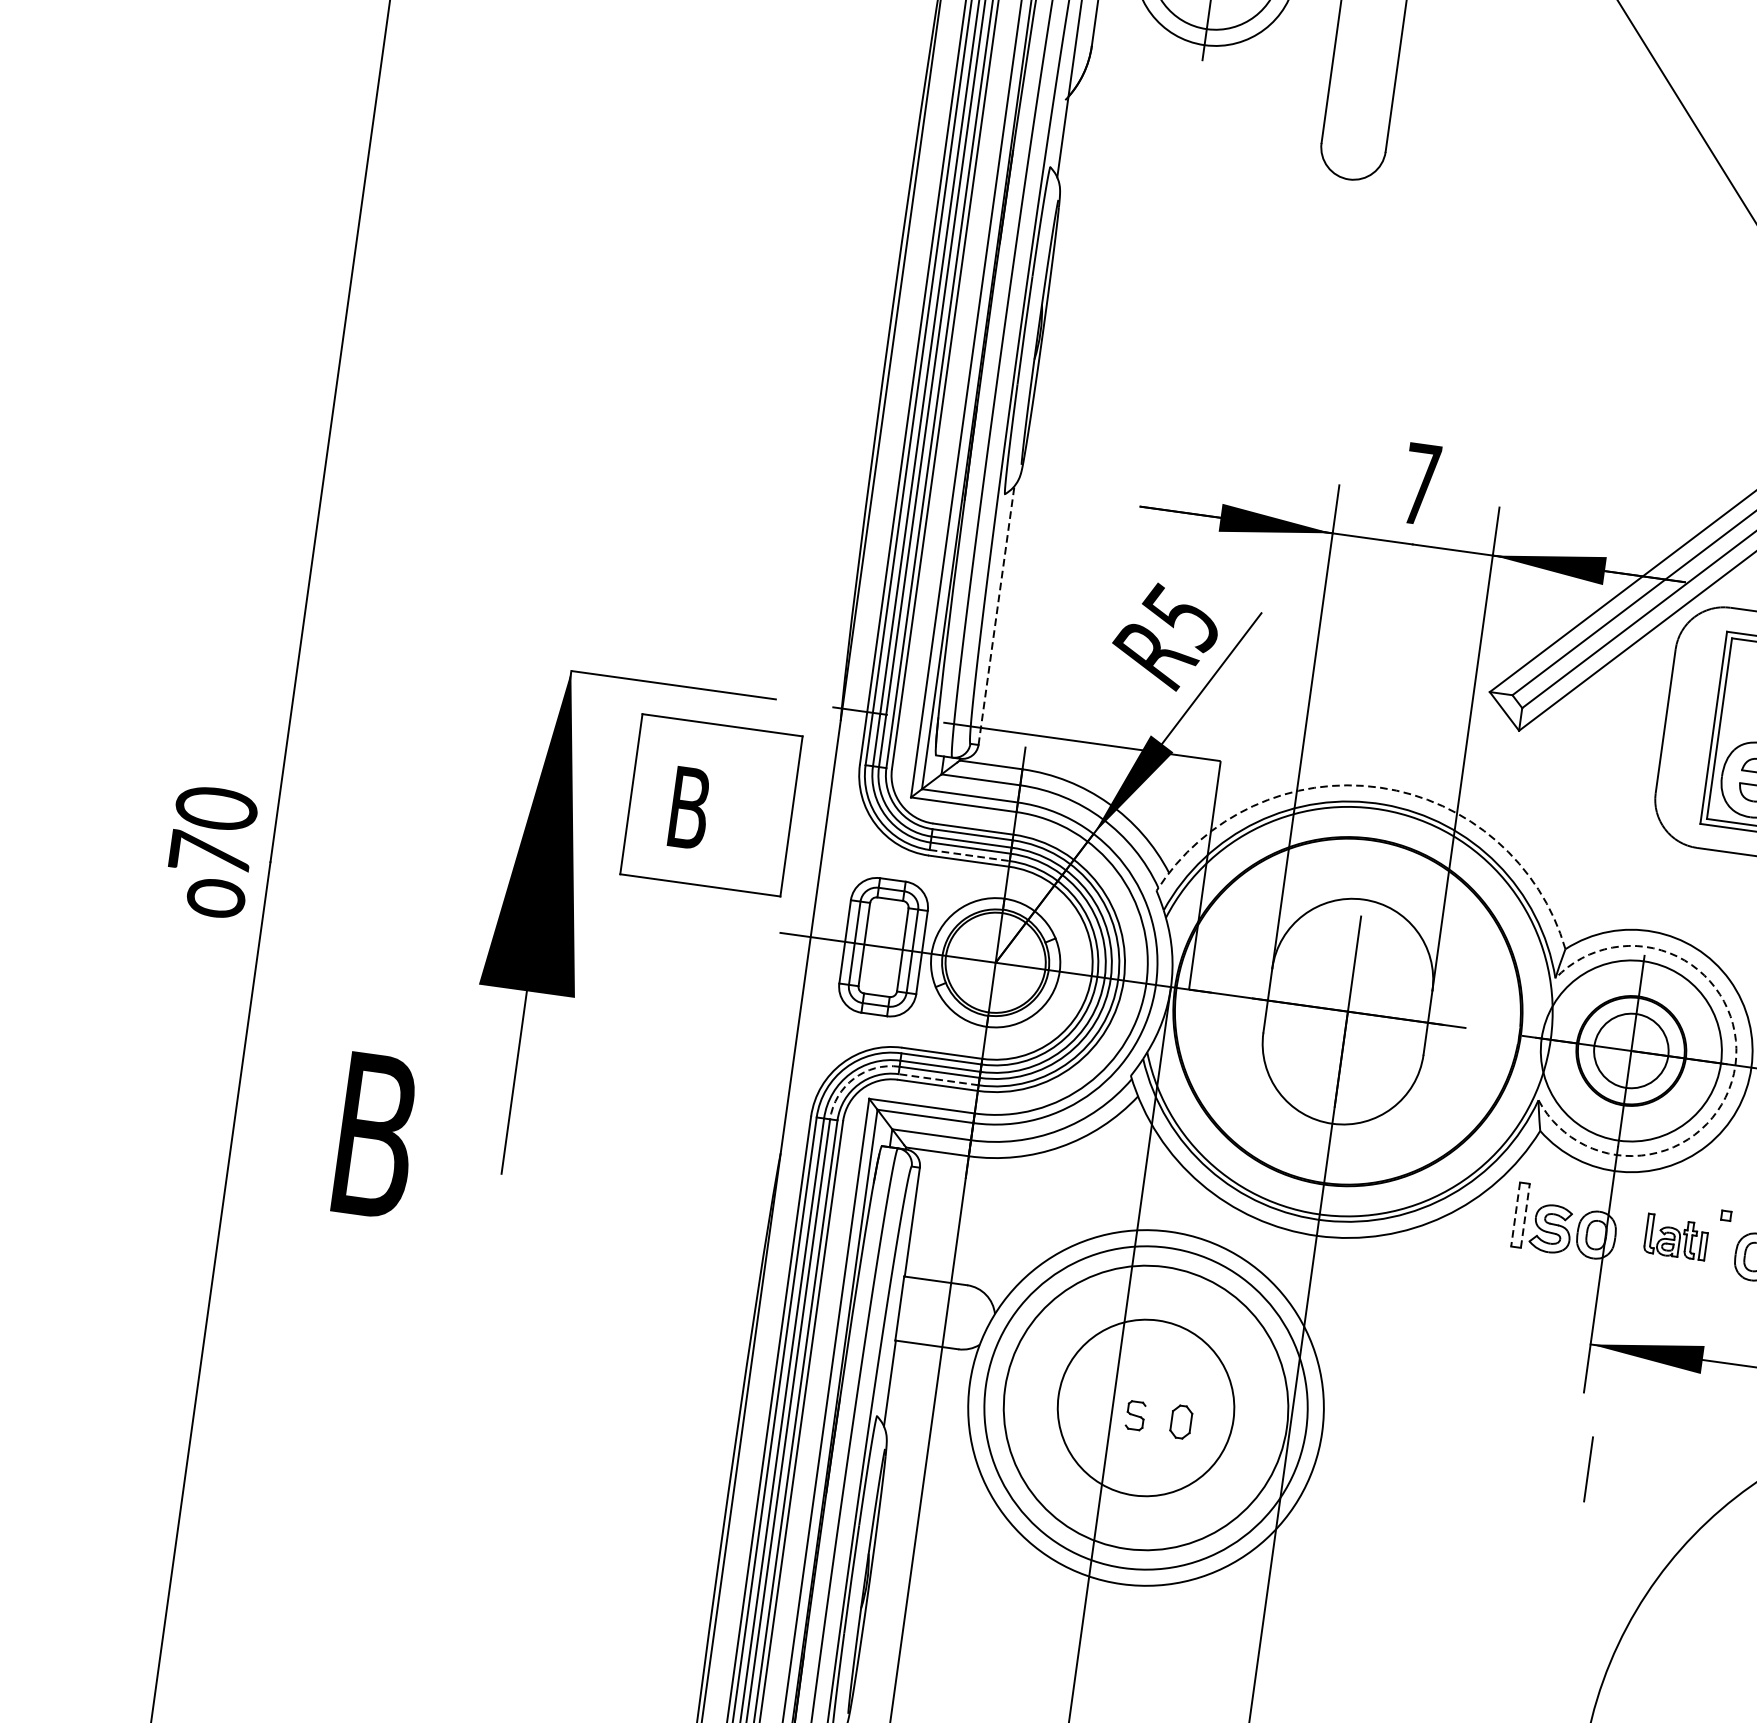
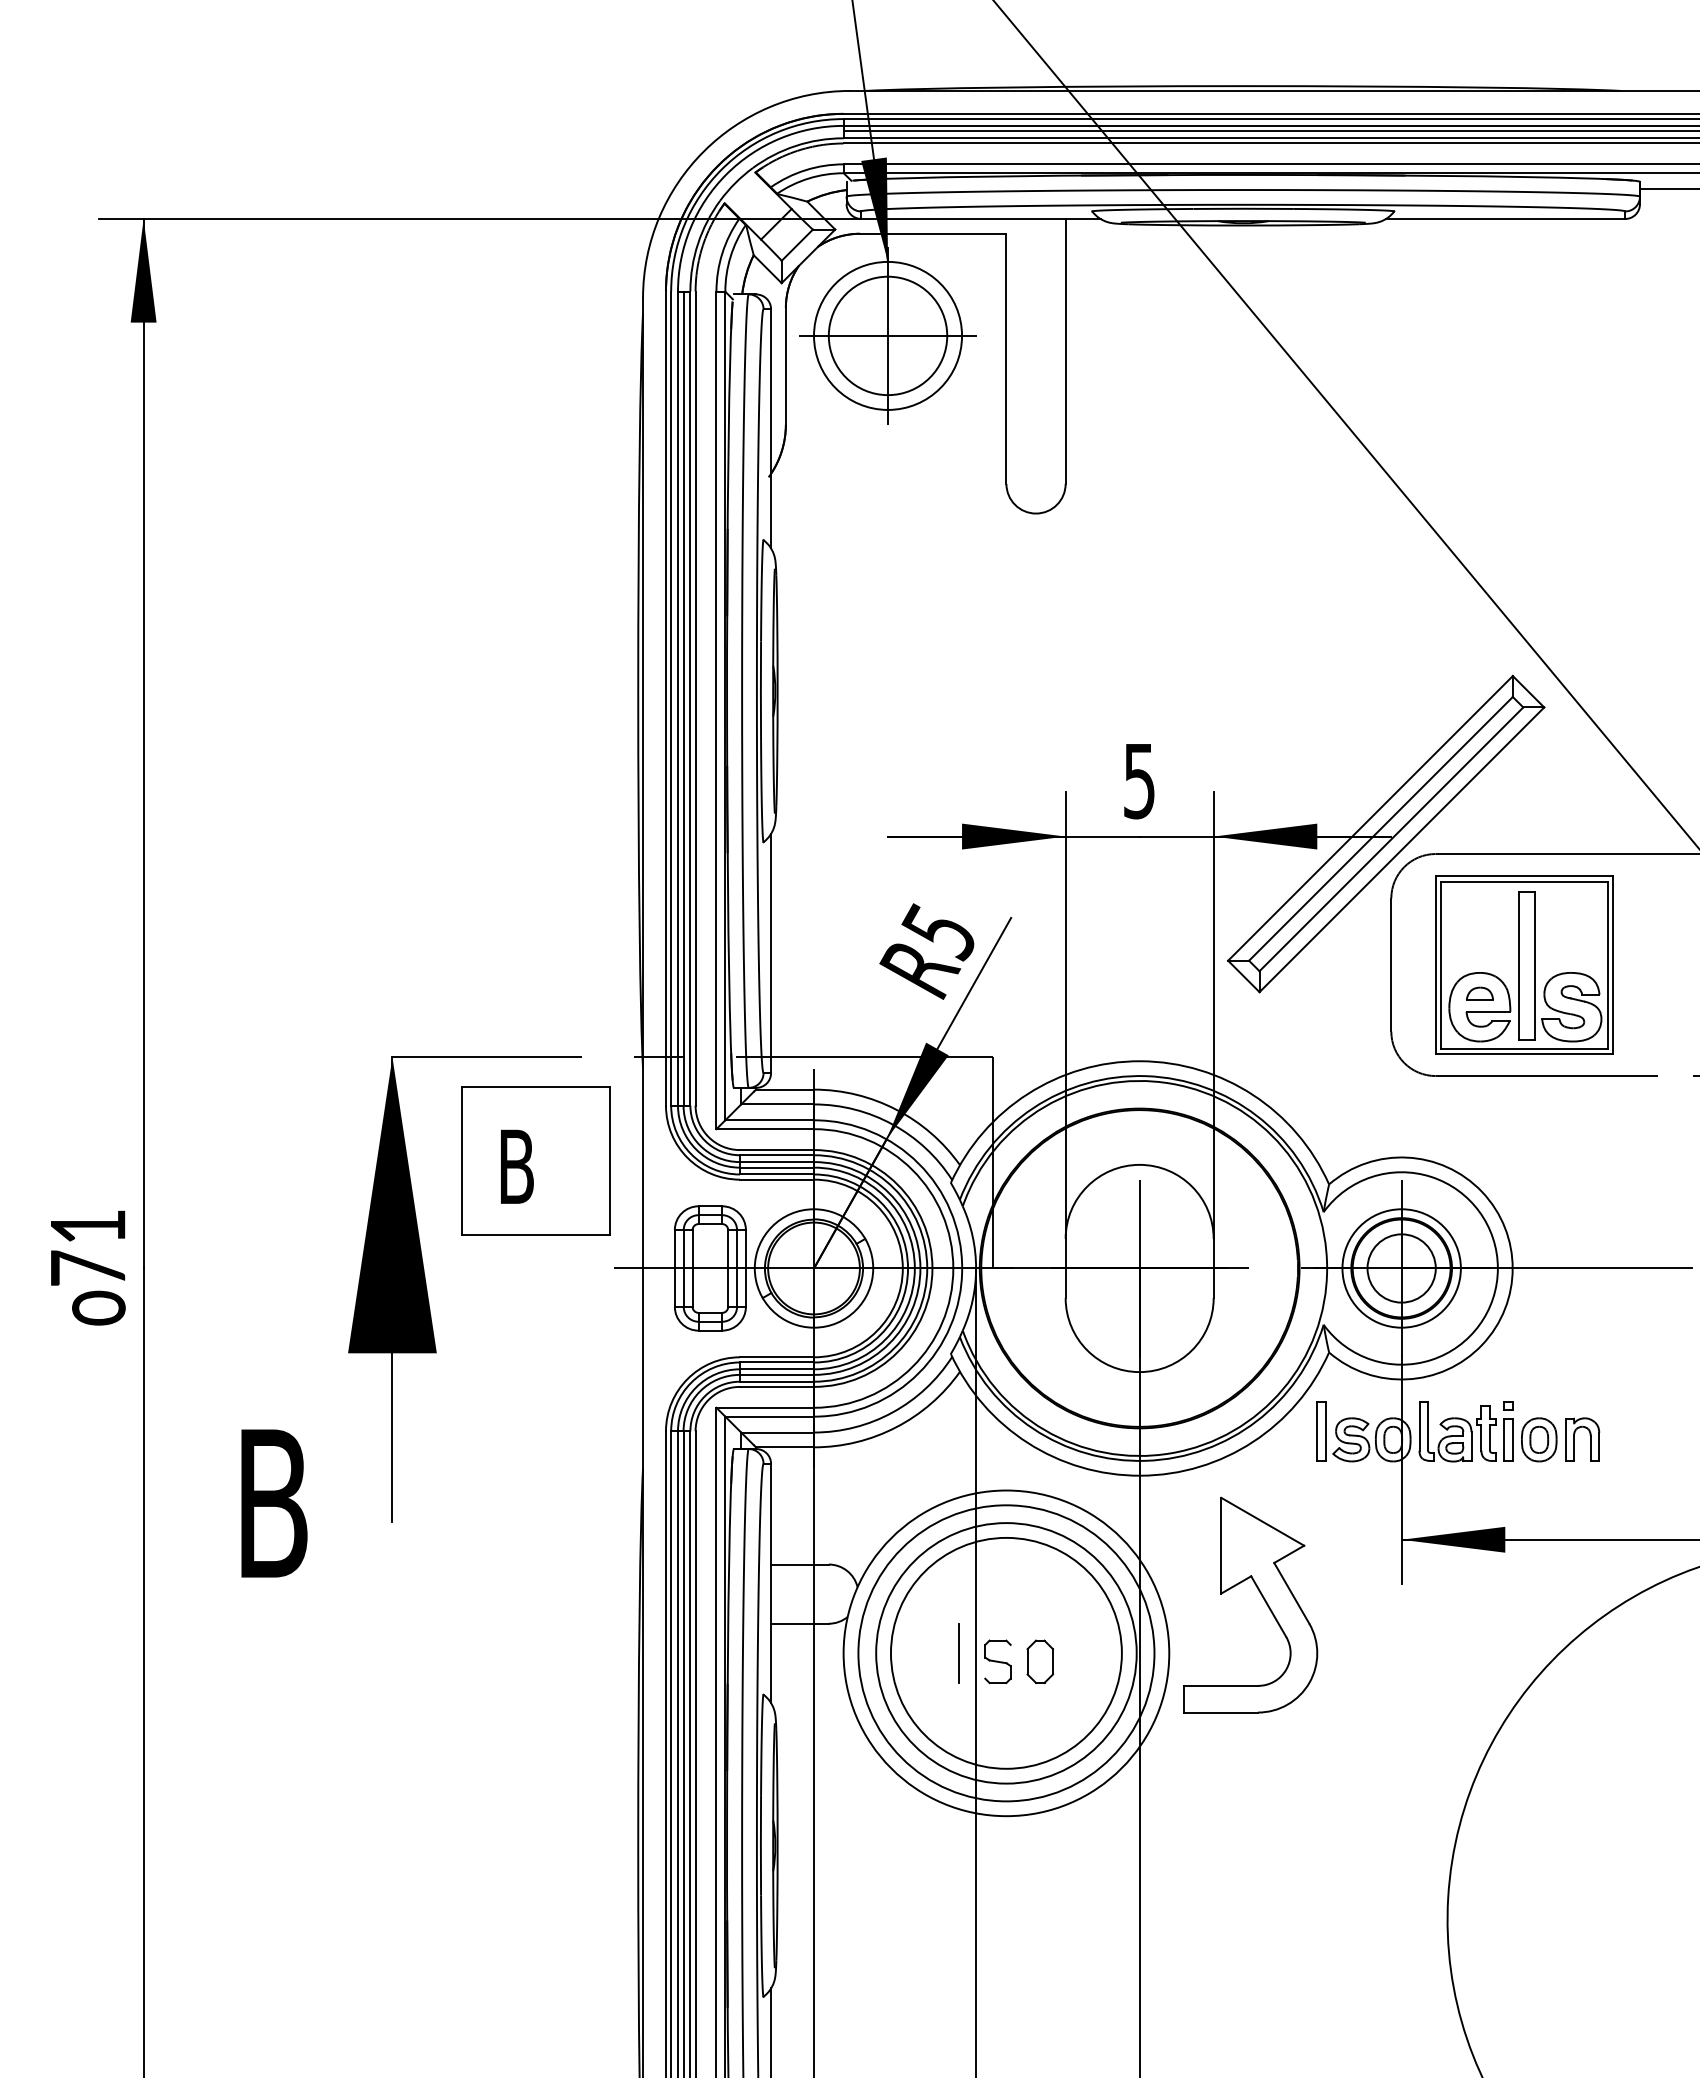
text: (1420, 484) -> (1139, 781), 7 -> 5
line: (996, 615) -> (771, 953), dashed -> solid
arc: (1379, 787) -> (1140, 1061), dashed -> solid
text: (216, 808) -> (87, 1226), 70 -> 71
line: (970, 855) -> (777, 1174), dashed -> solid
circle: (1631, 1050) -> (1401, 1268), size x0.71
arc: (1735, 1065) -> (1497, 1268), dashed -> solid
arc: (854, 1078) -> (700, 1391), dashed -> solid
line: (938, 1079) -> (776, 1381), dashed -> solid
line: (1515, 1214) -> (1317, 1431), dashed -> solid
line: (1525, 1216) -> (1326, 1431), dashed -> solid
part: (1675, 1236) -> (1465, 1431), size x1.67
part: (1430, 1384) -> (1261, 1596), added
circle: (1145, 1406) -> (1005, 1652), size x1.43
part: (1135, 1415) -> (997, 1661), size x1.67
part: (1180, 1421) -> (1039, 1661), size x1.43
line: (1588, 1469) -> (958, 1653), moved

